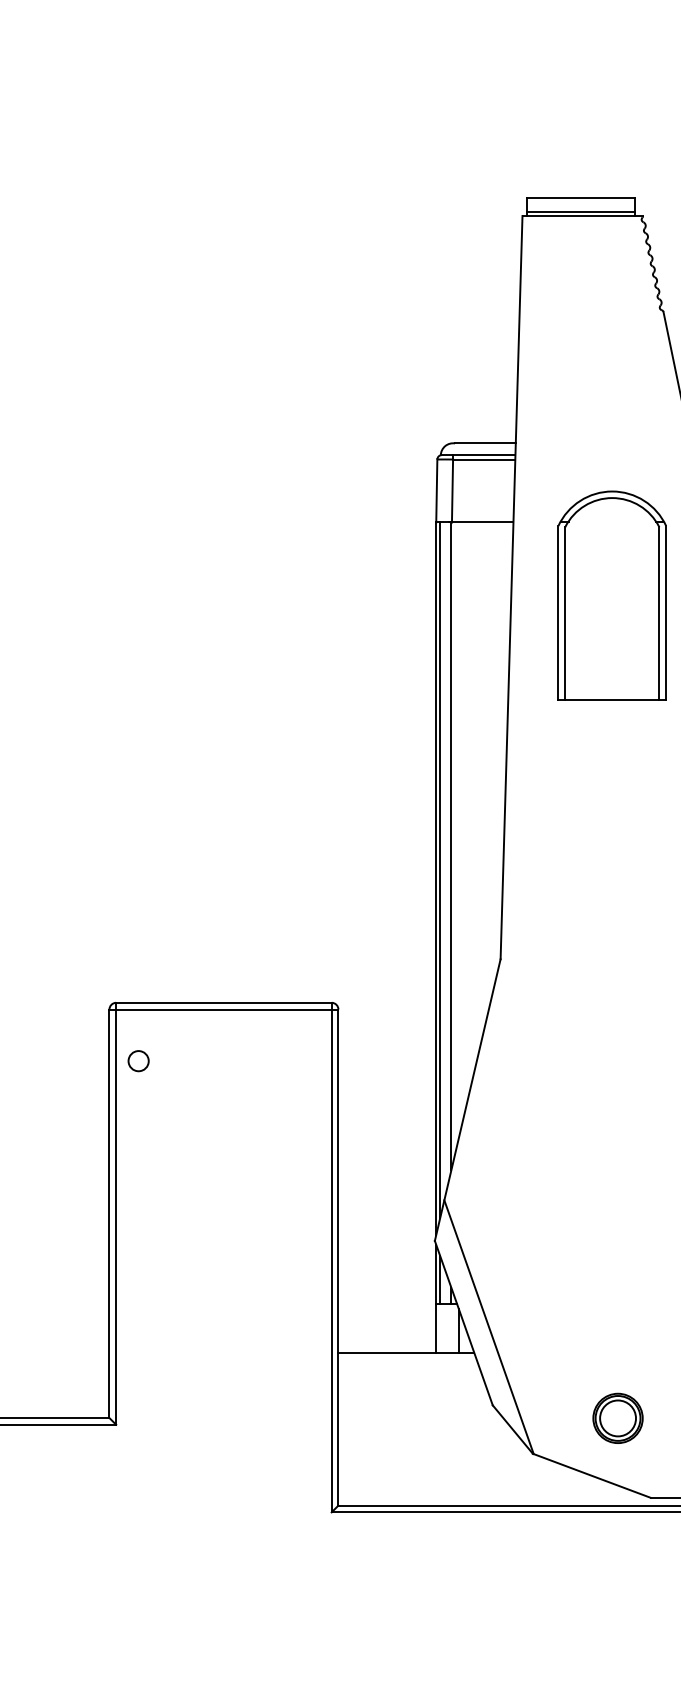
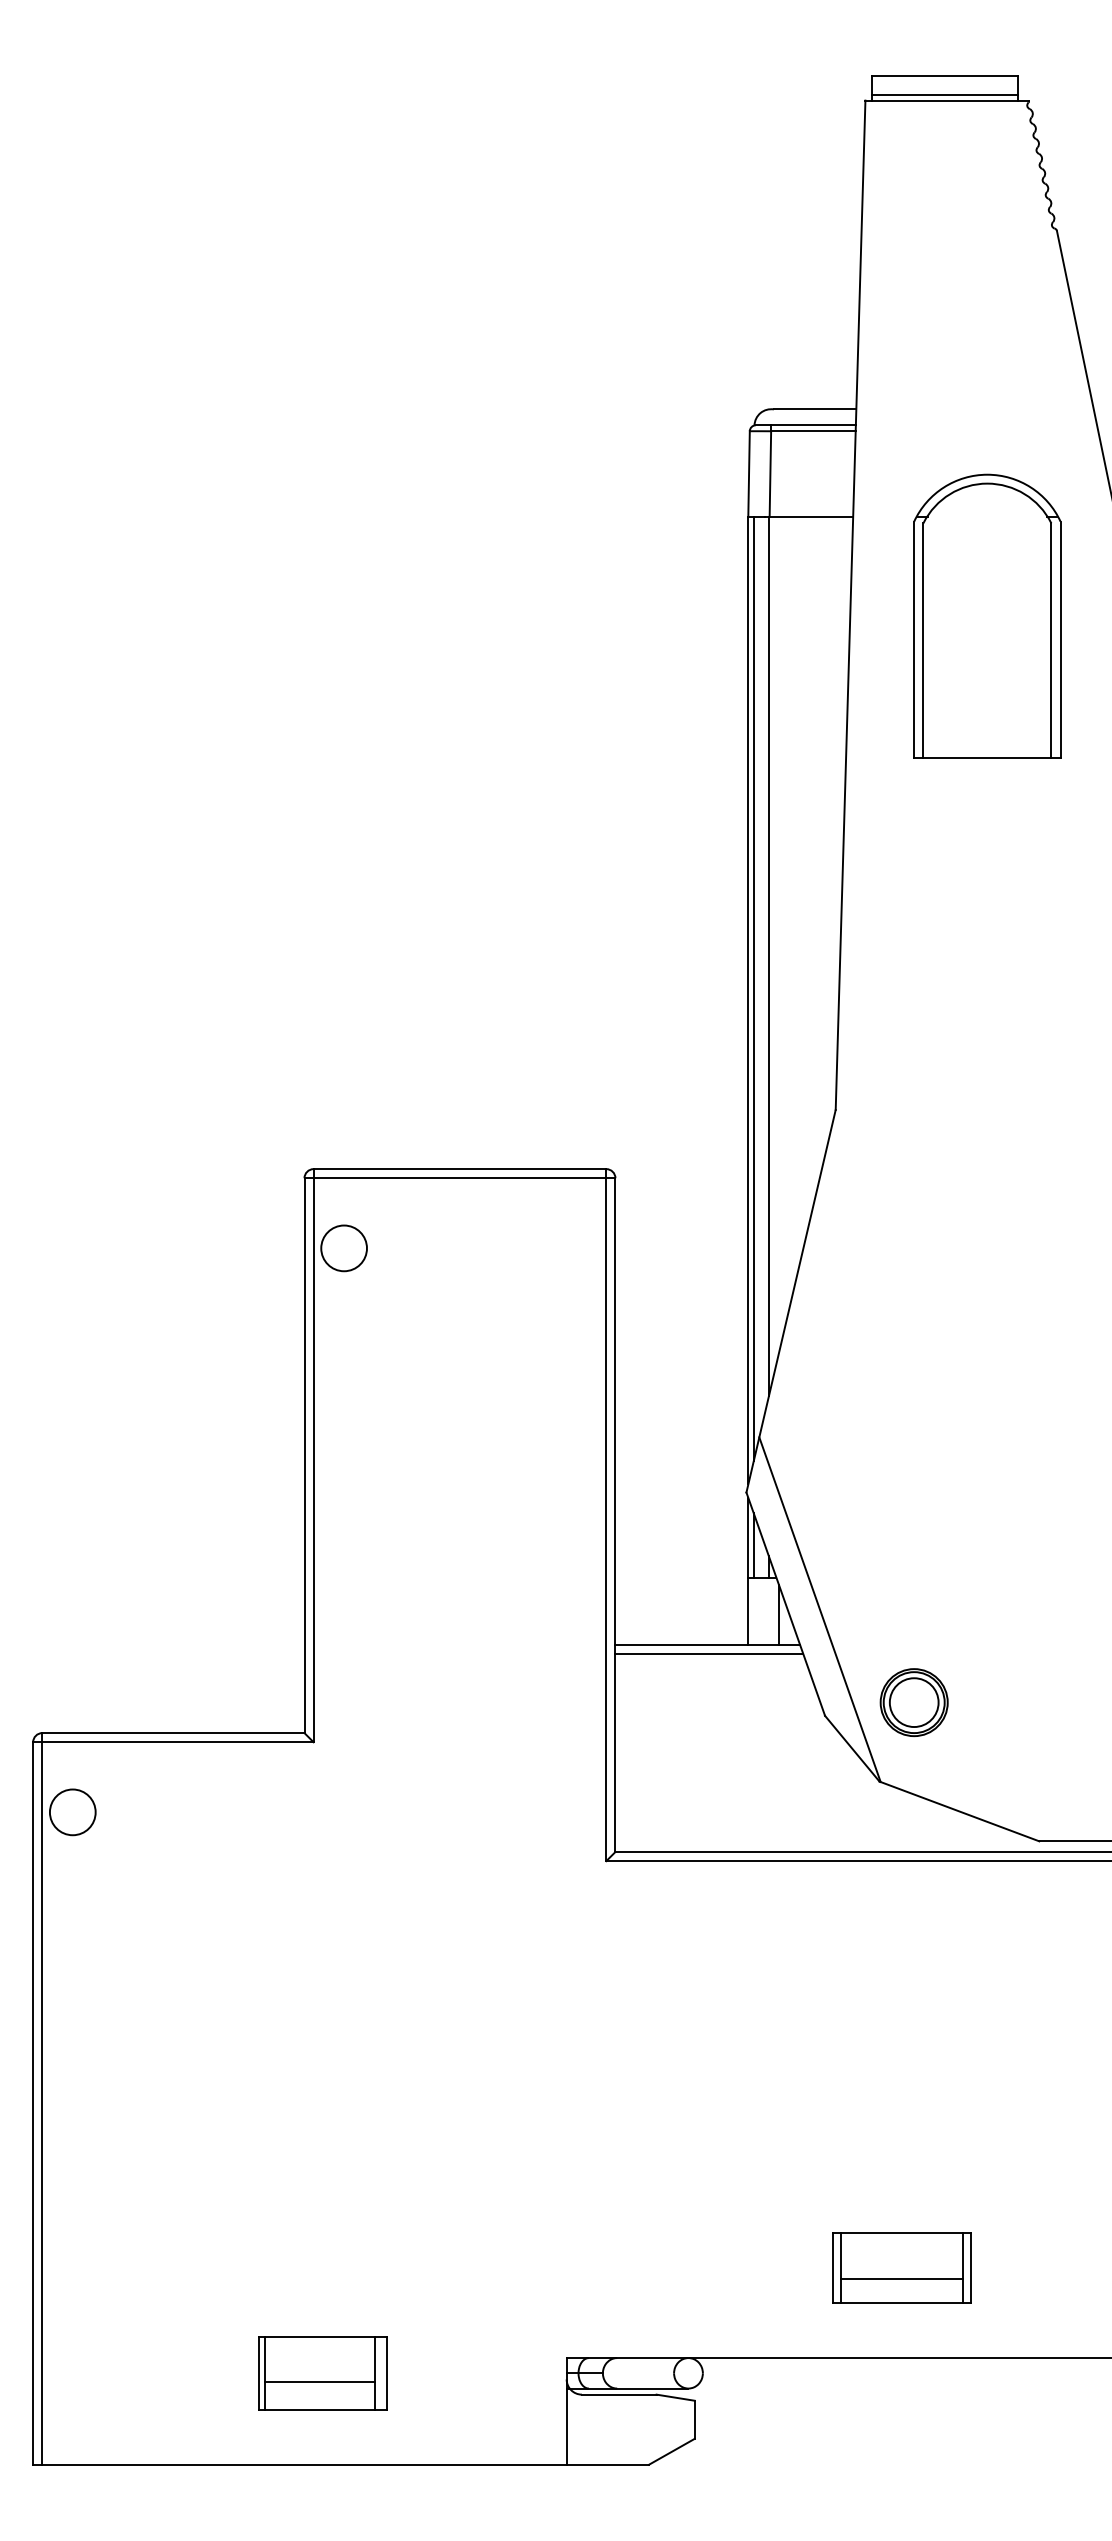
circle: (138, 1061) -> (344, 1248), size x1.67
line: (407, 1359) -> (709, 1653), added
part: (617, 1418) -> (913, 1702), moved

